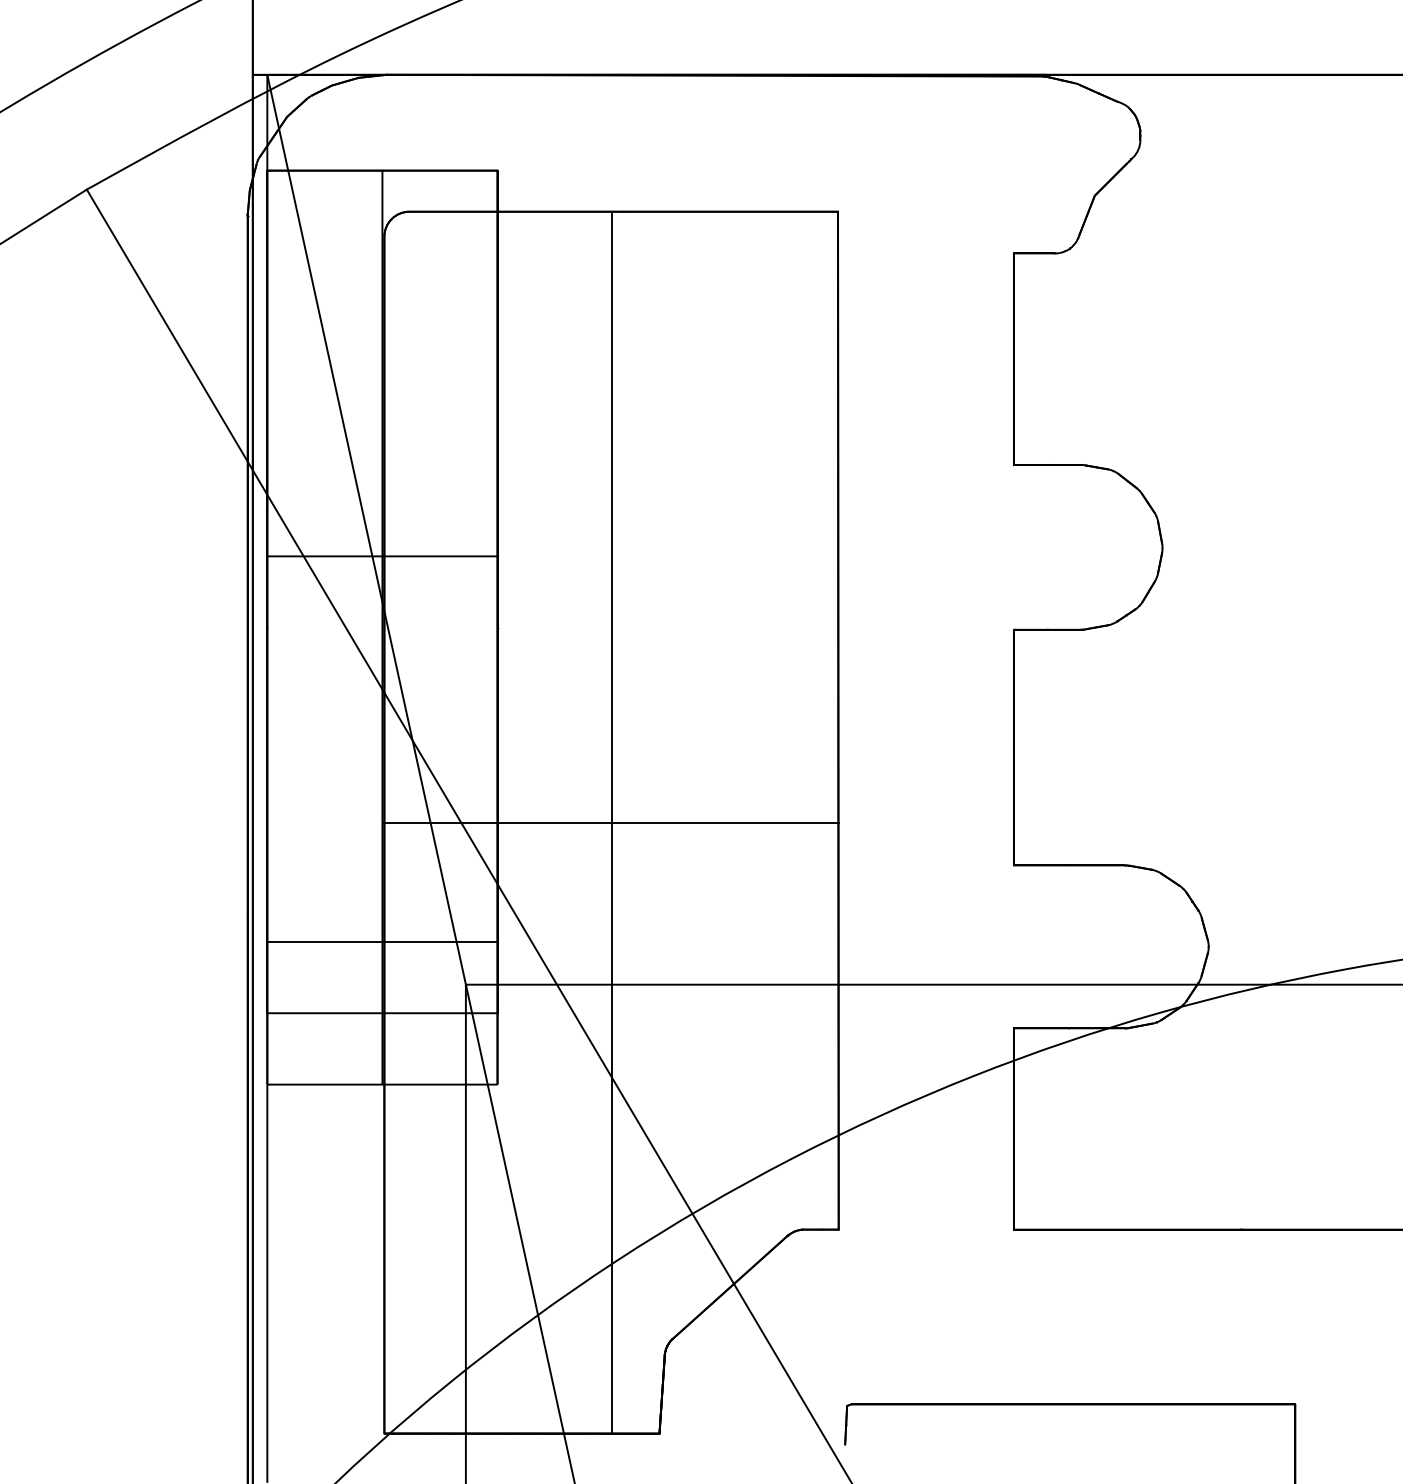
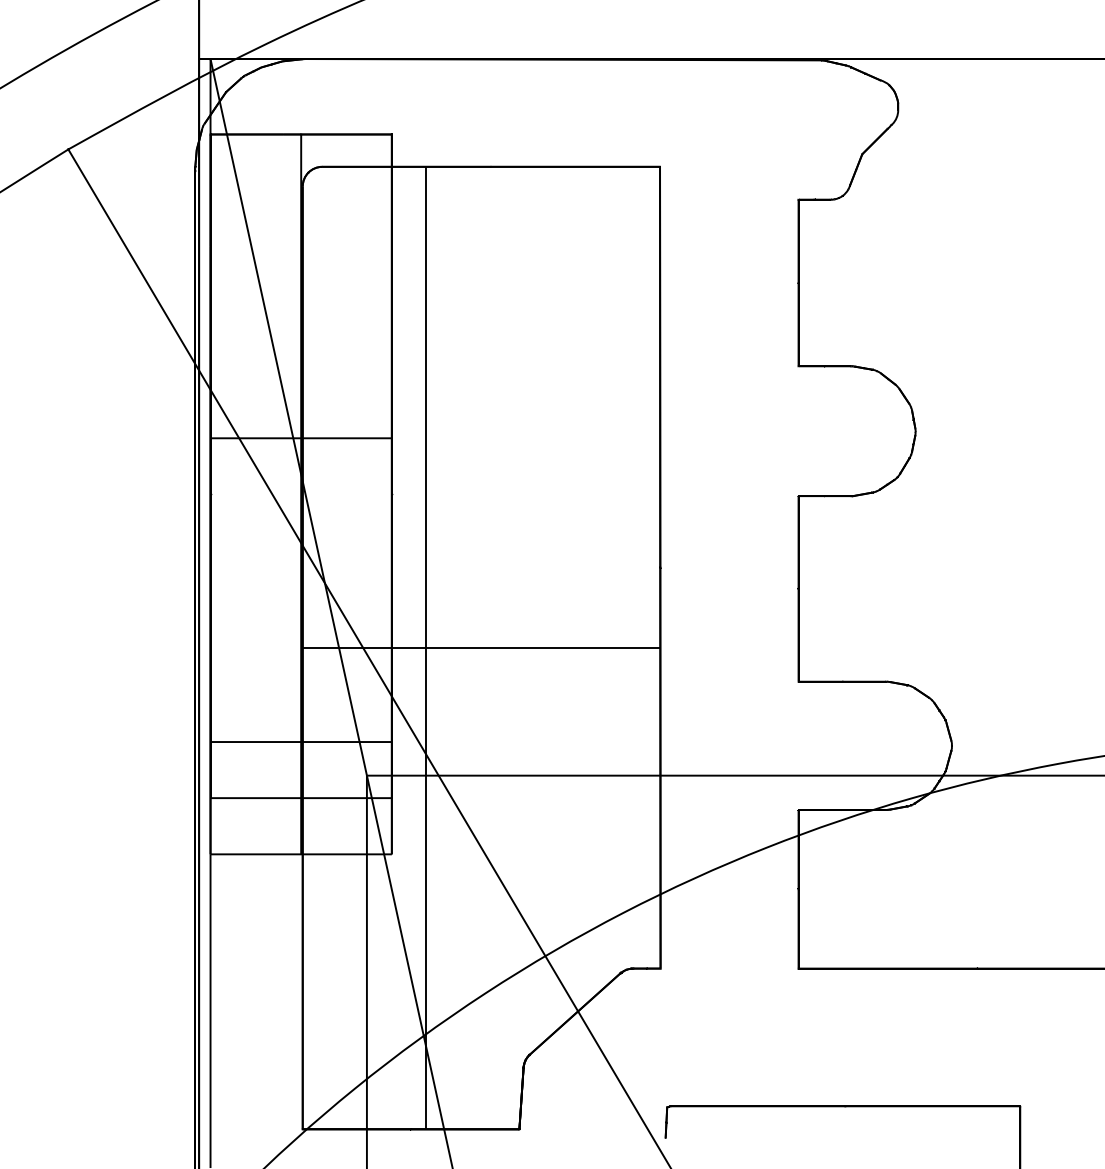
line: (611, 821) -> (425, 647), moved

